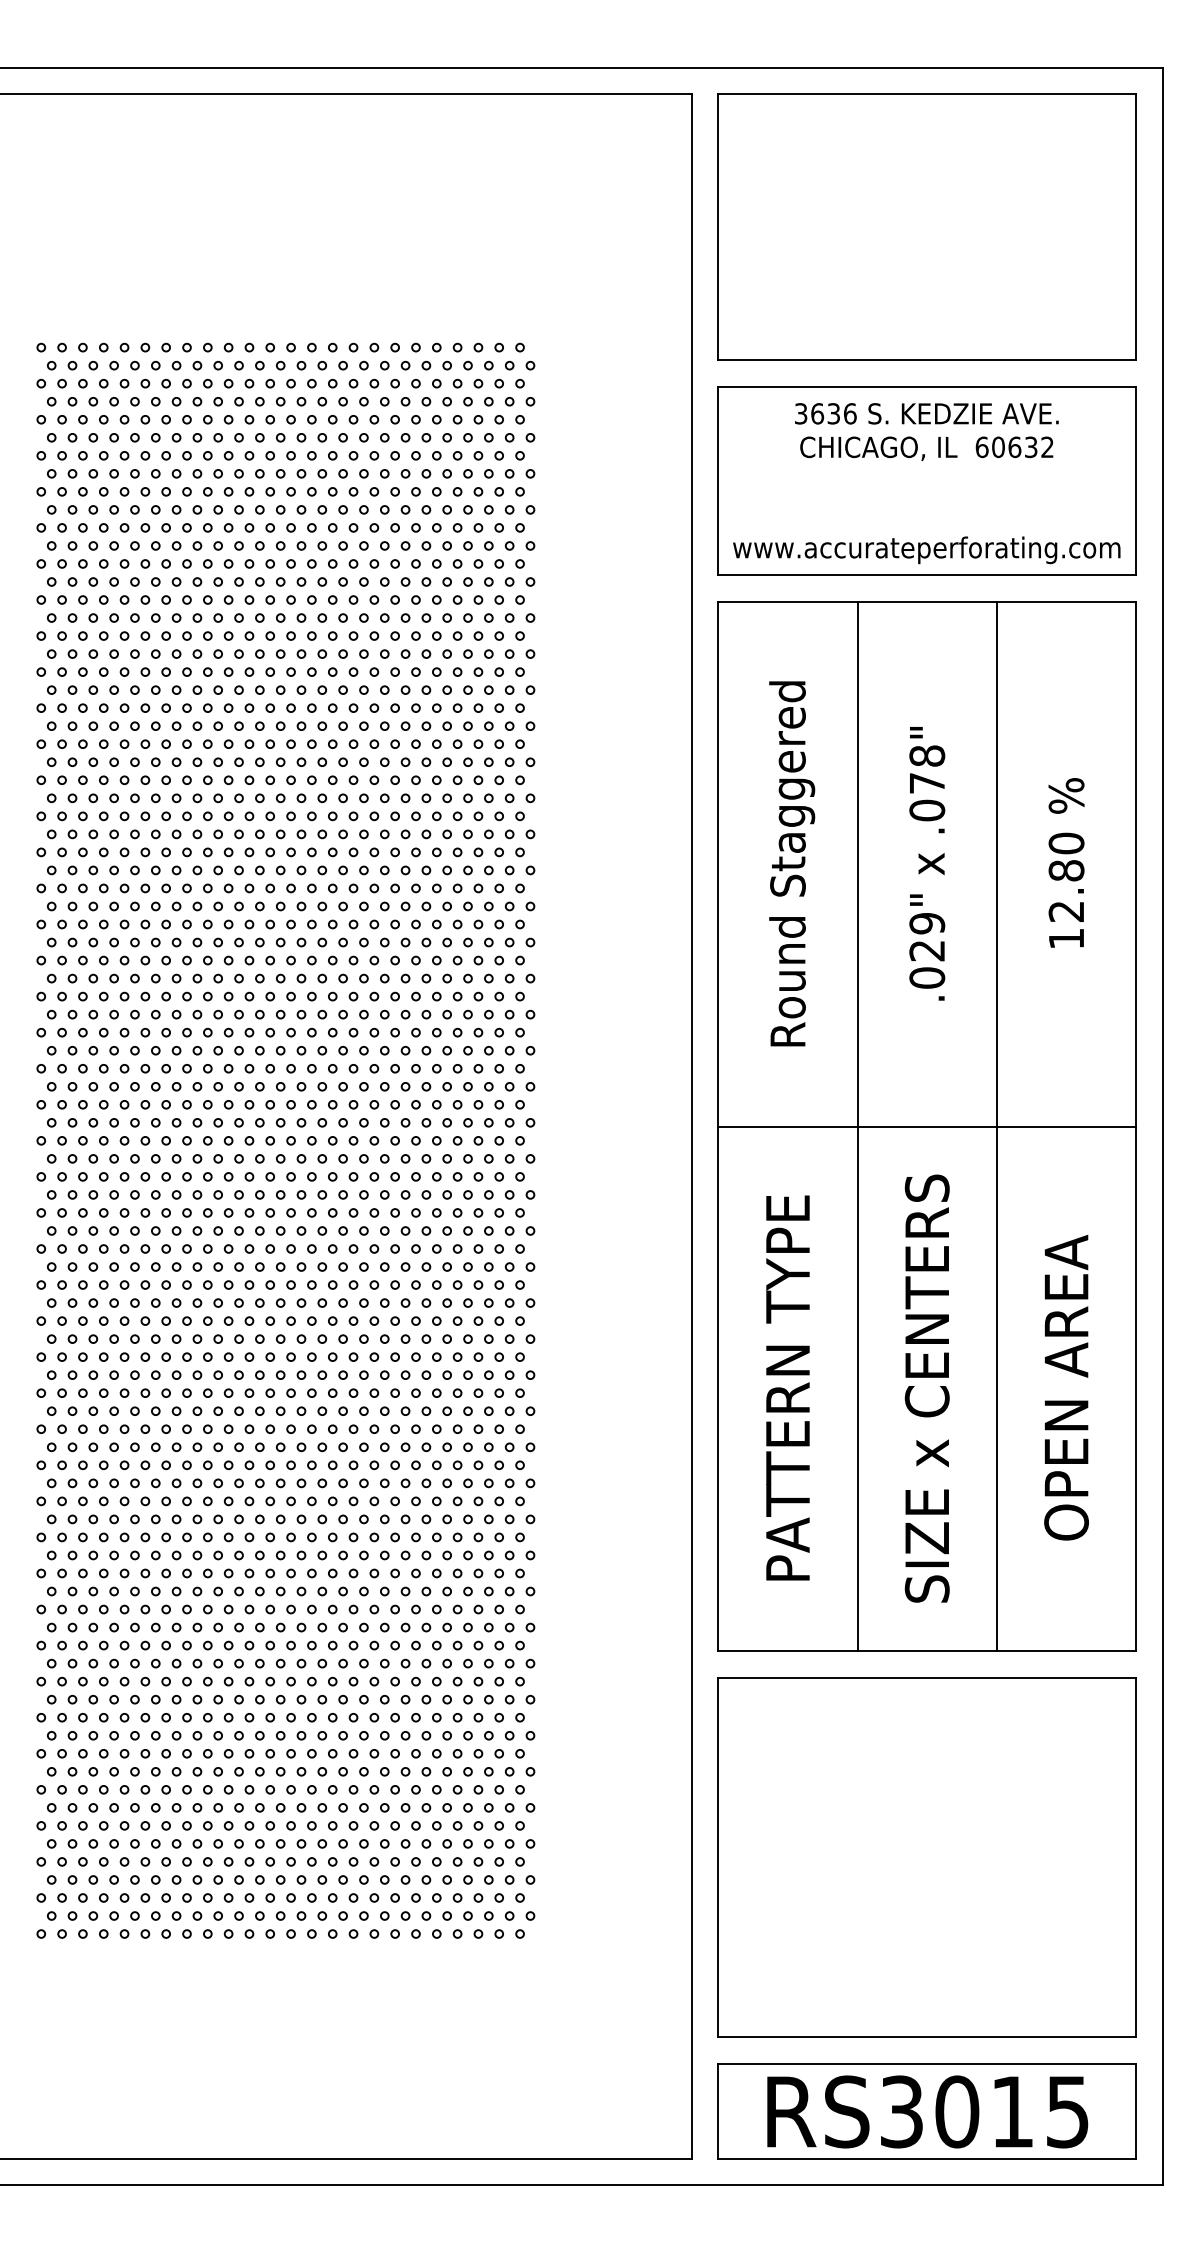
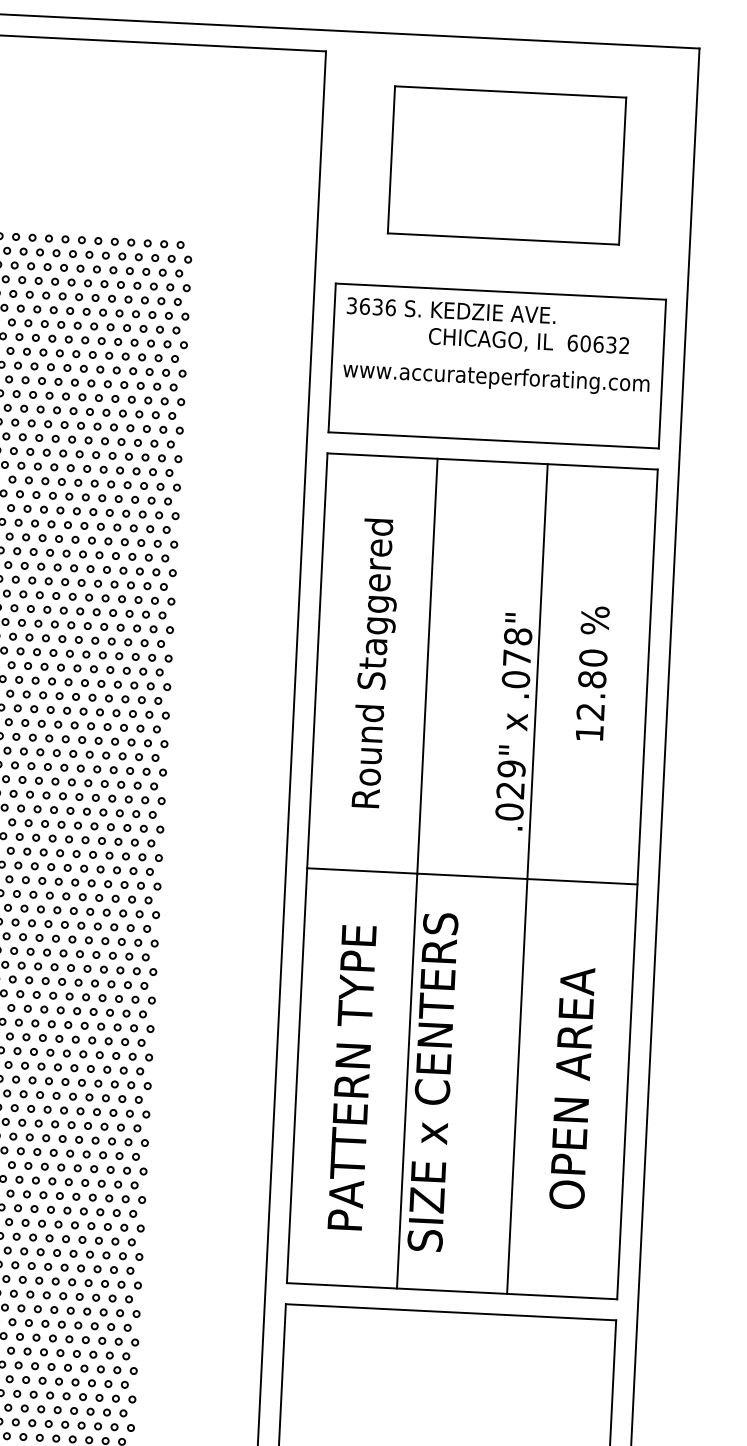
part: (926, 226) -> (506, 164), size x0.7
text: (926, 413) -> (451, 310), moved
text: (926, 448) -> (528, 341), moved
text: (926, 550) -> (496, 378), moved
text: (927, 863) -> (514, 721), moved
text: (926, 1388) -> (432, 1081), moved

